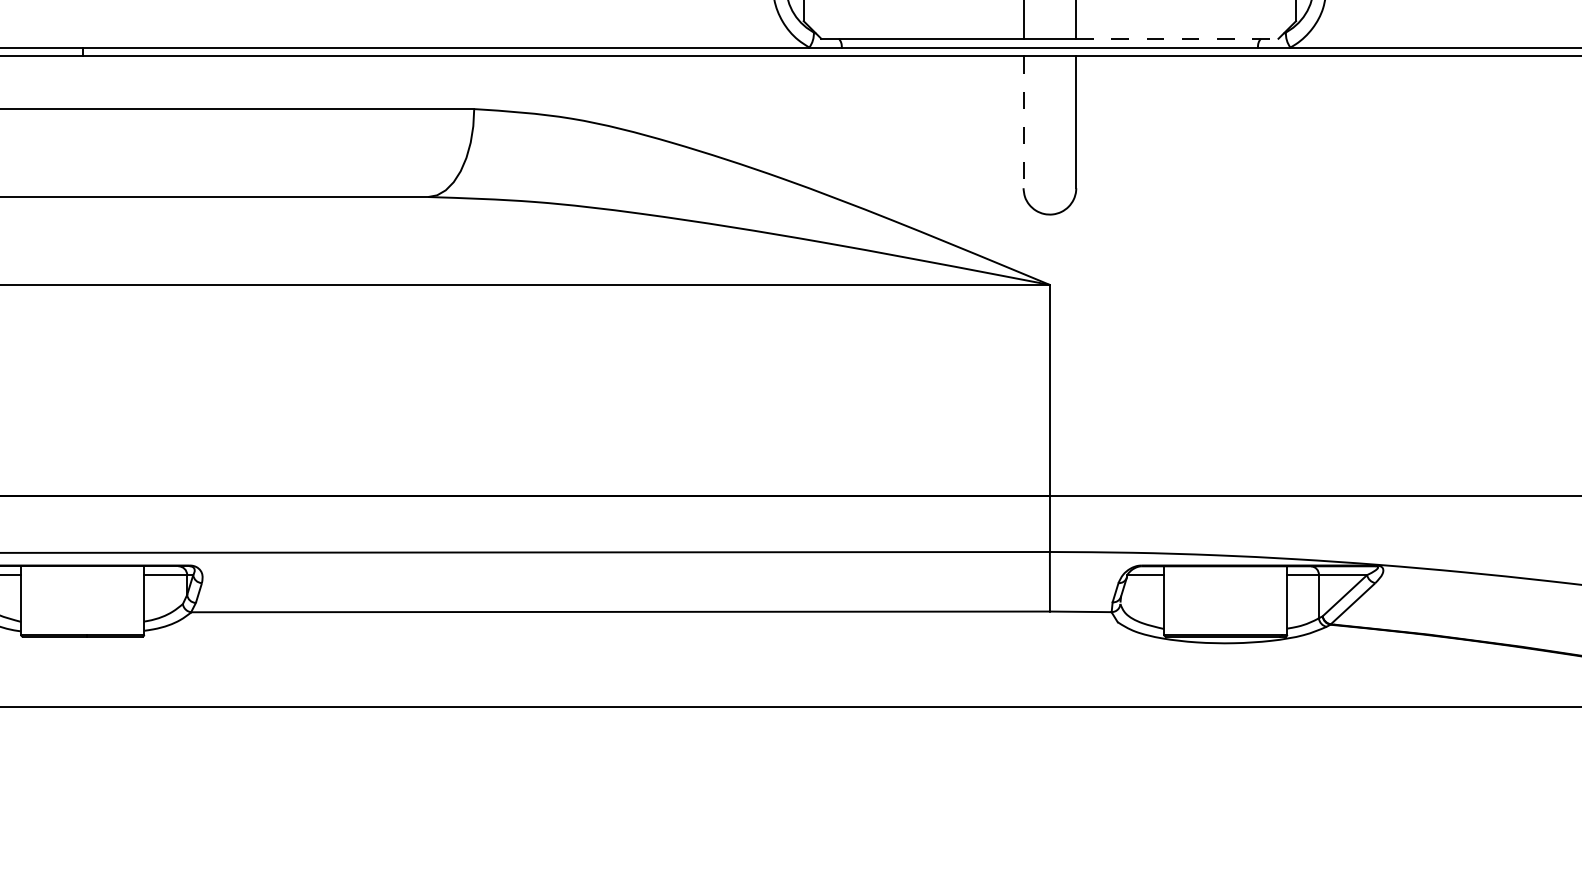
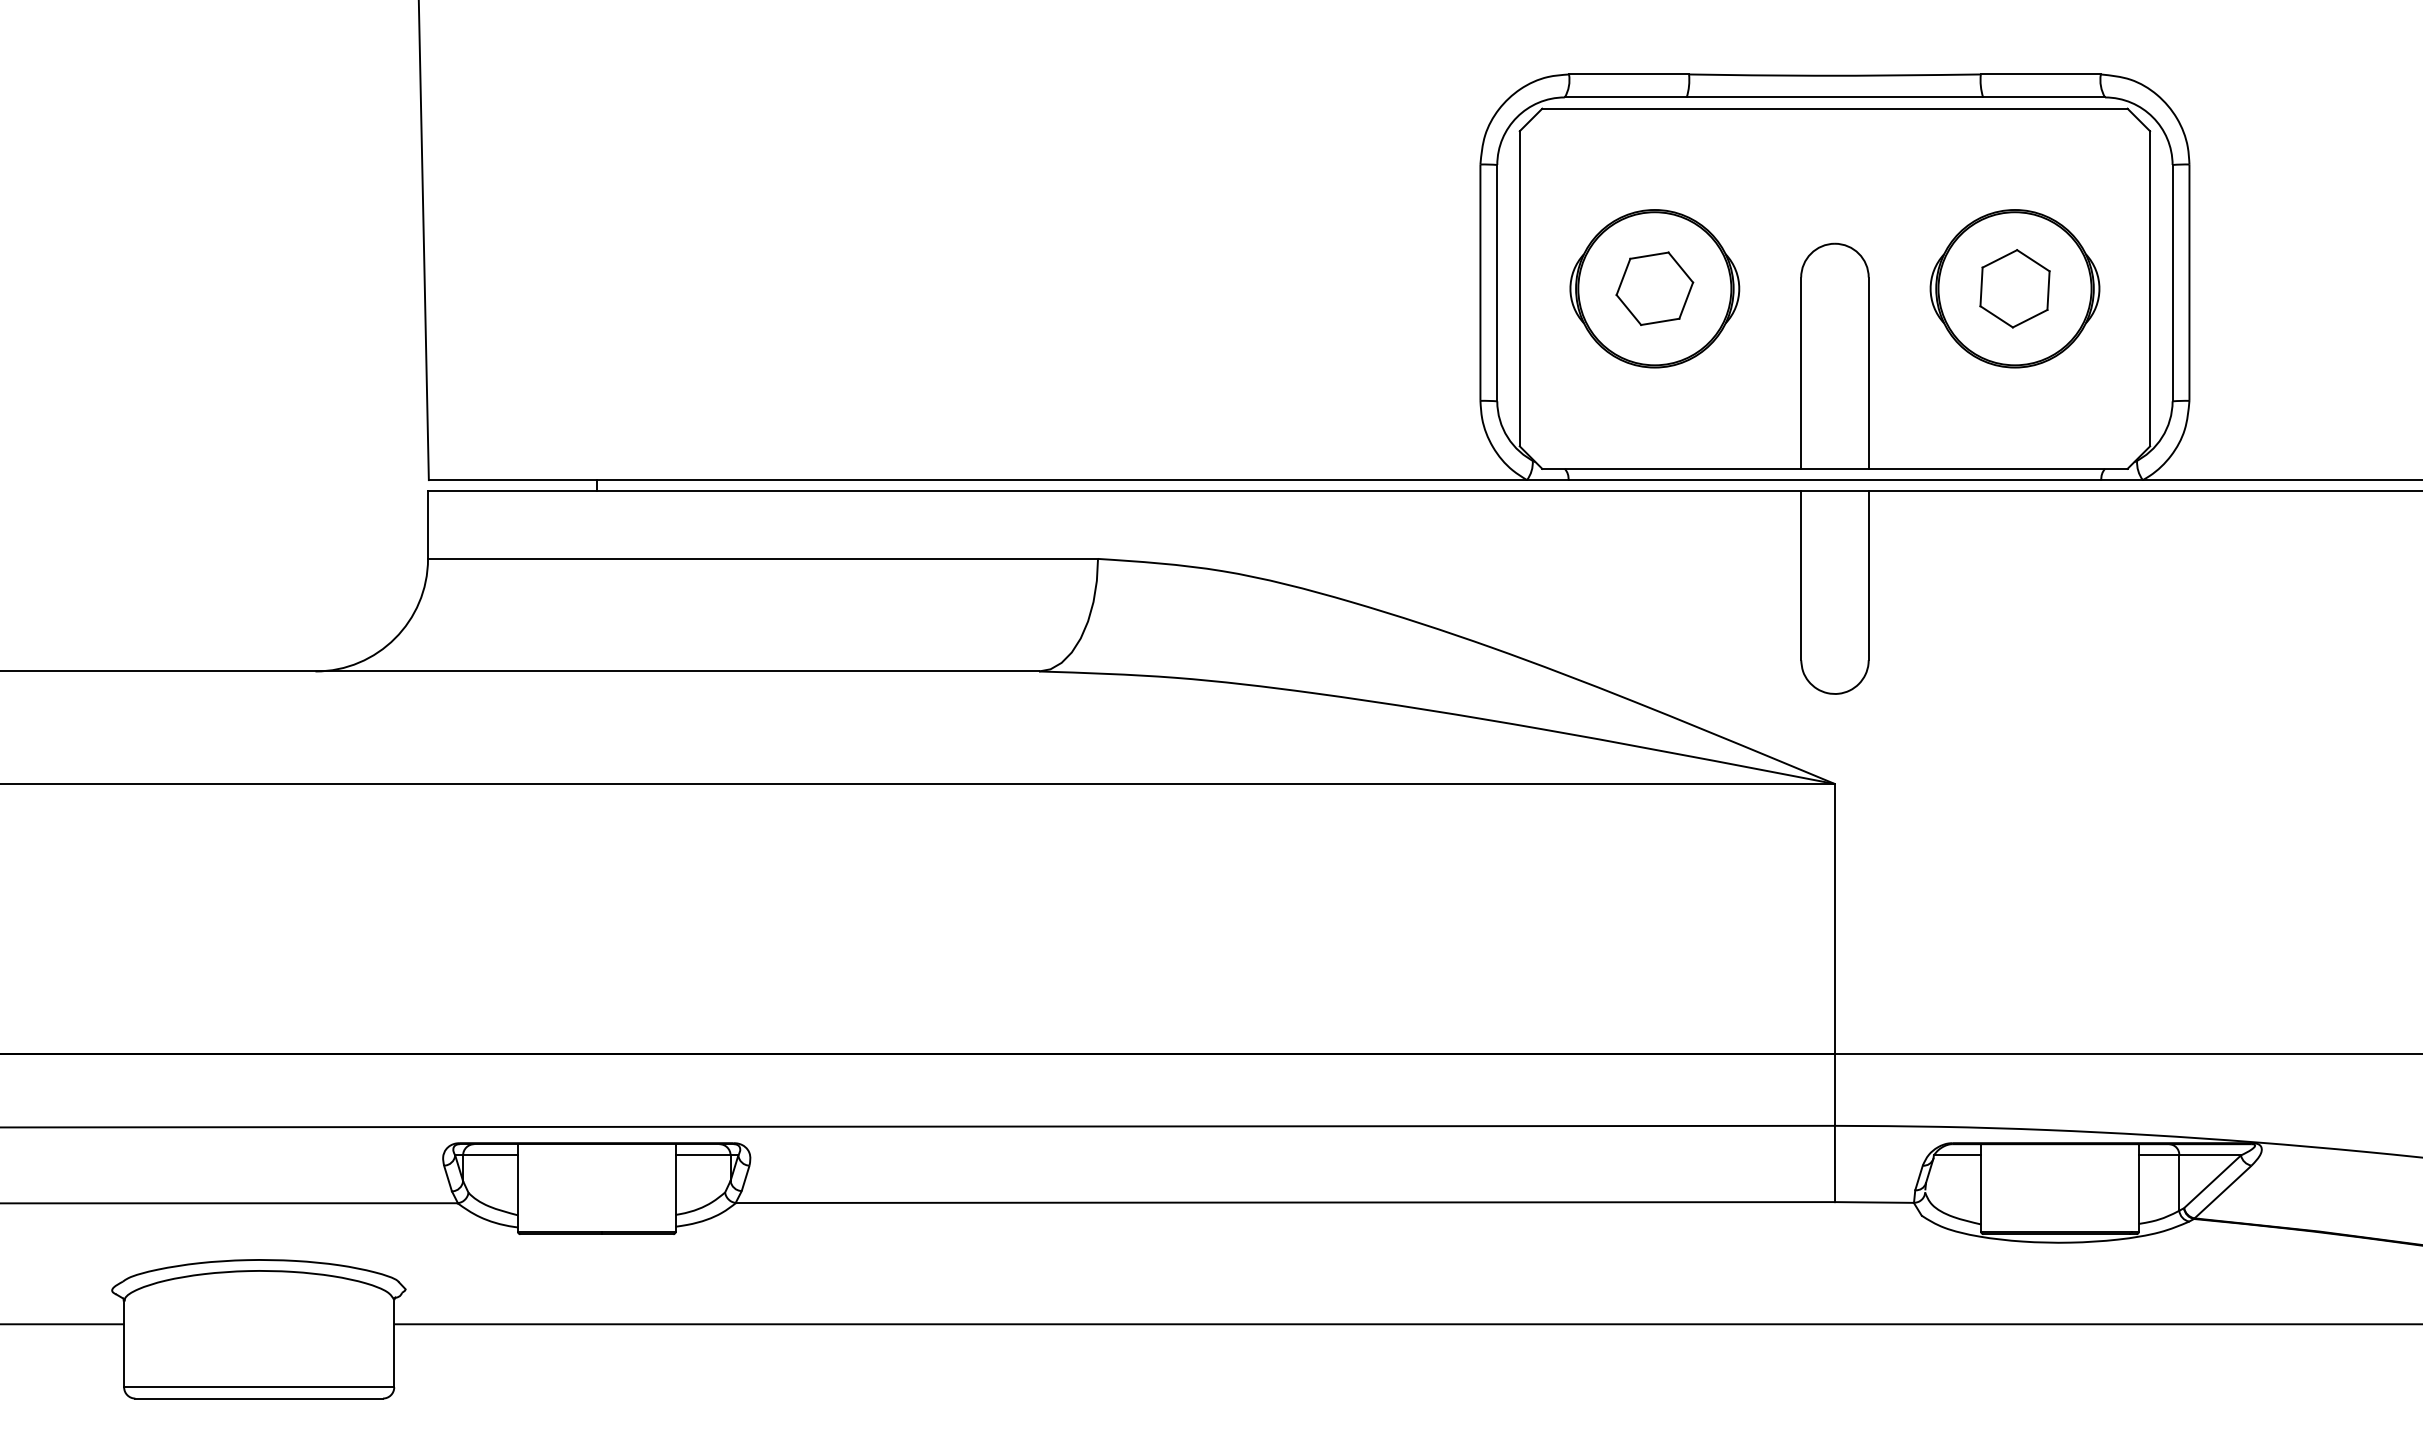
line: (1177, 38) -> (1998, 468), dashed -> solid
line: (1023, 122) -> (1801, 576), dashed -> solid

